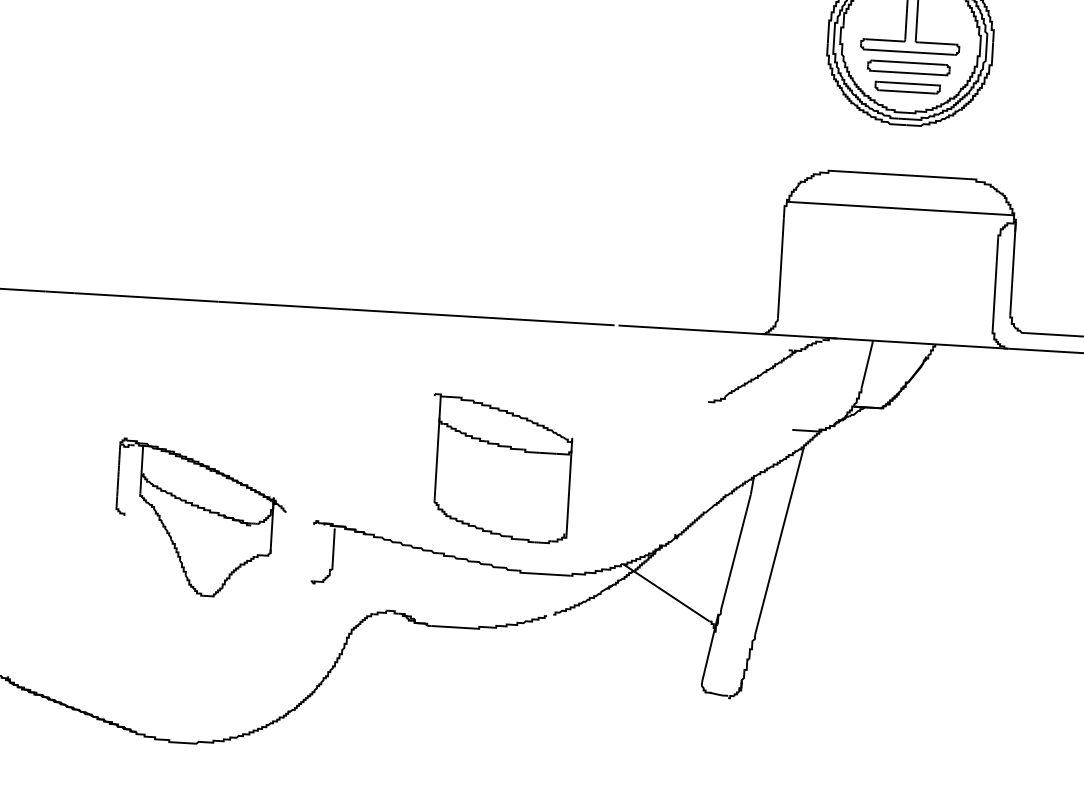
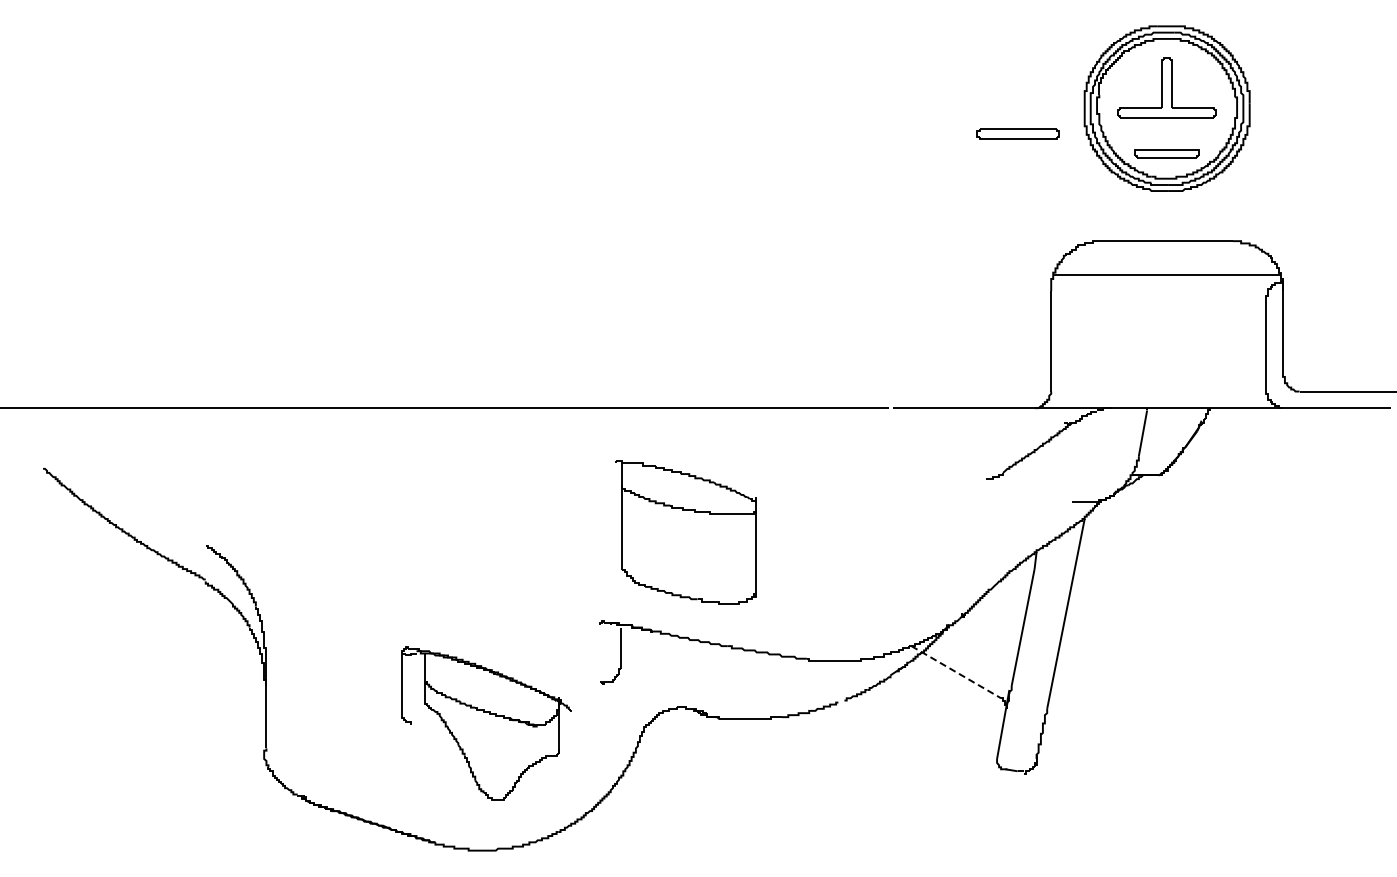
part: (908, 67) -> (1017, 133), moved
part: (499, 469) -> (685, 532), moved
part: (200, 519) -> (486, 723), moved
line: (666, 593) -> (956, 672), solid -> dashed

